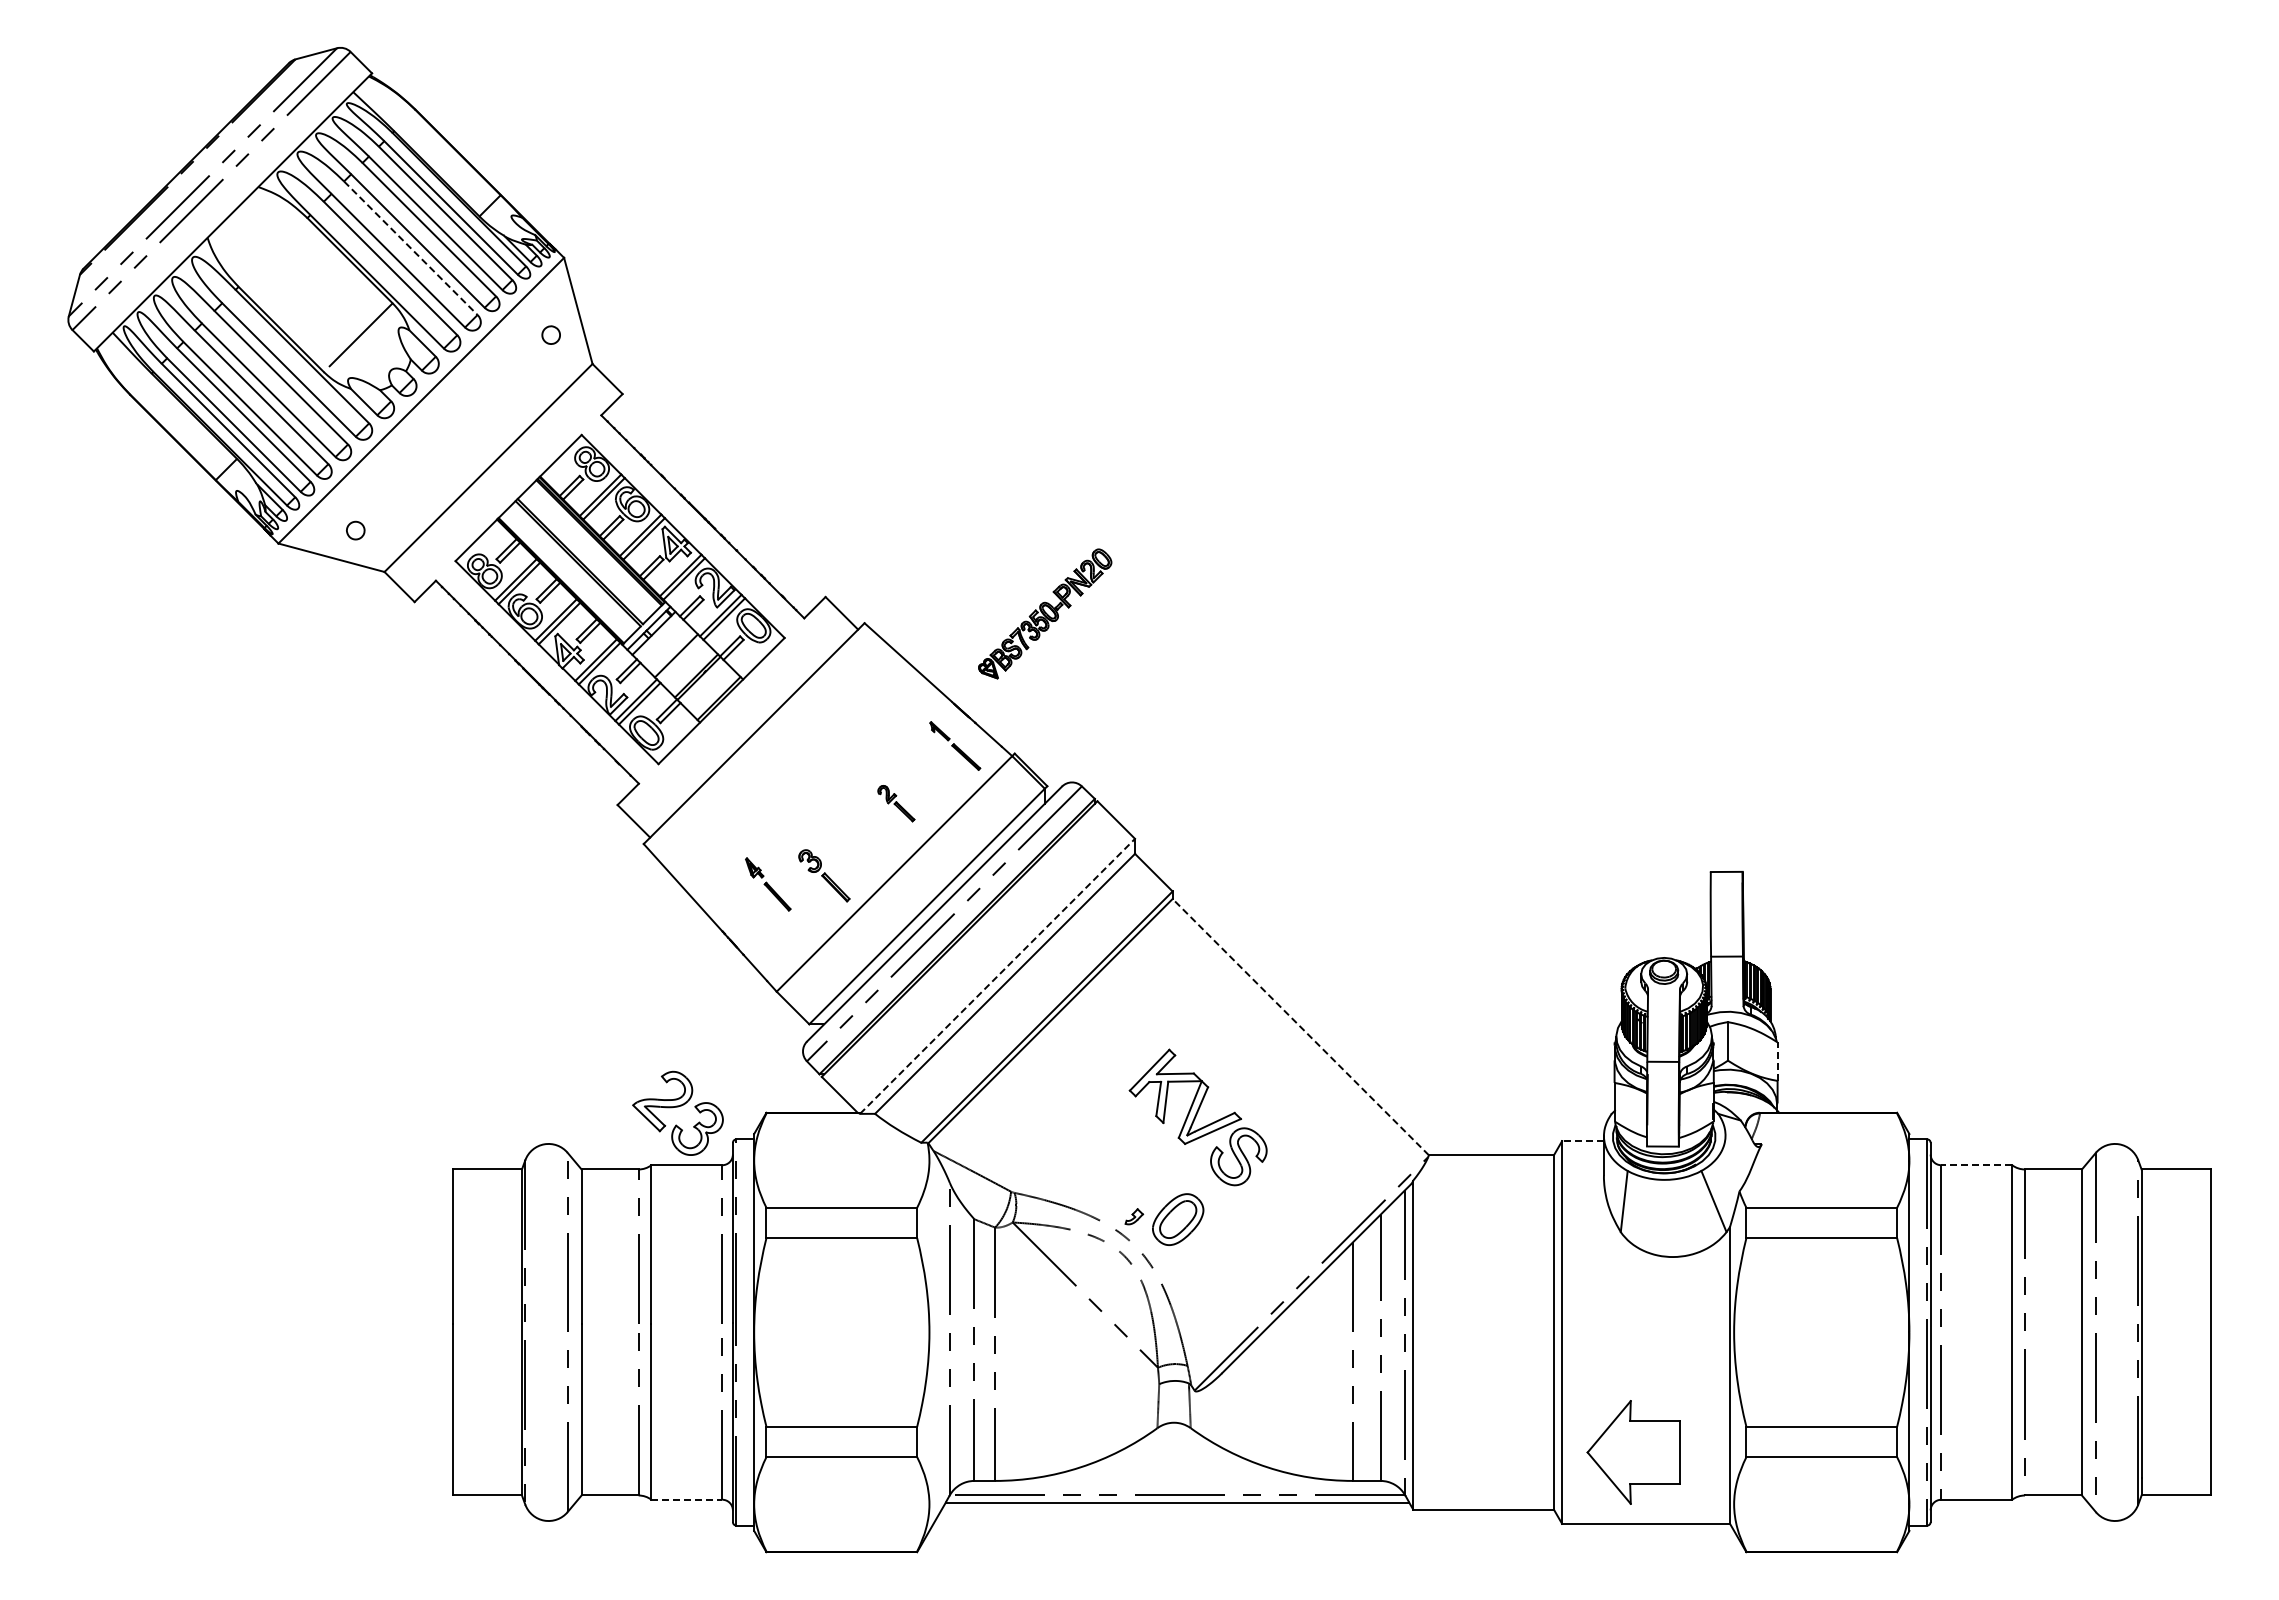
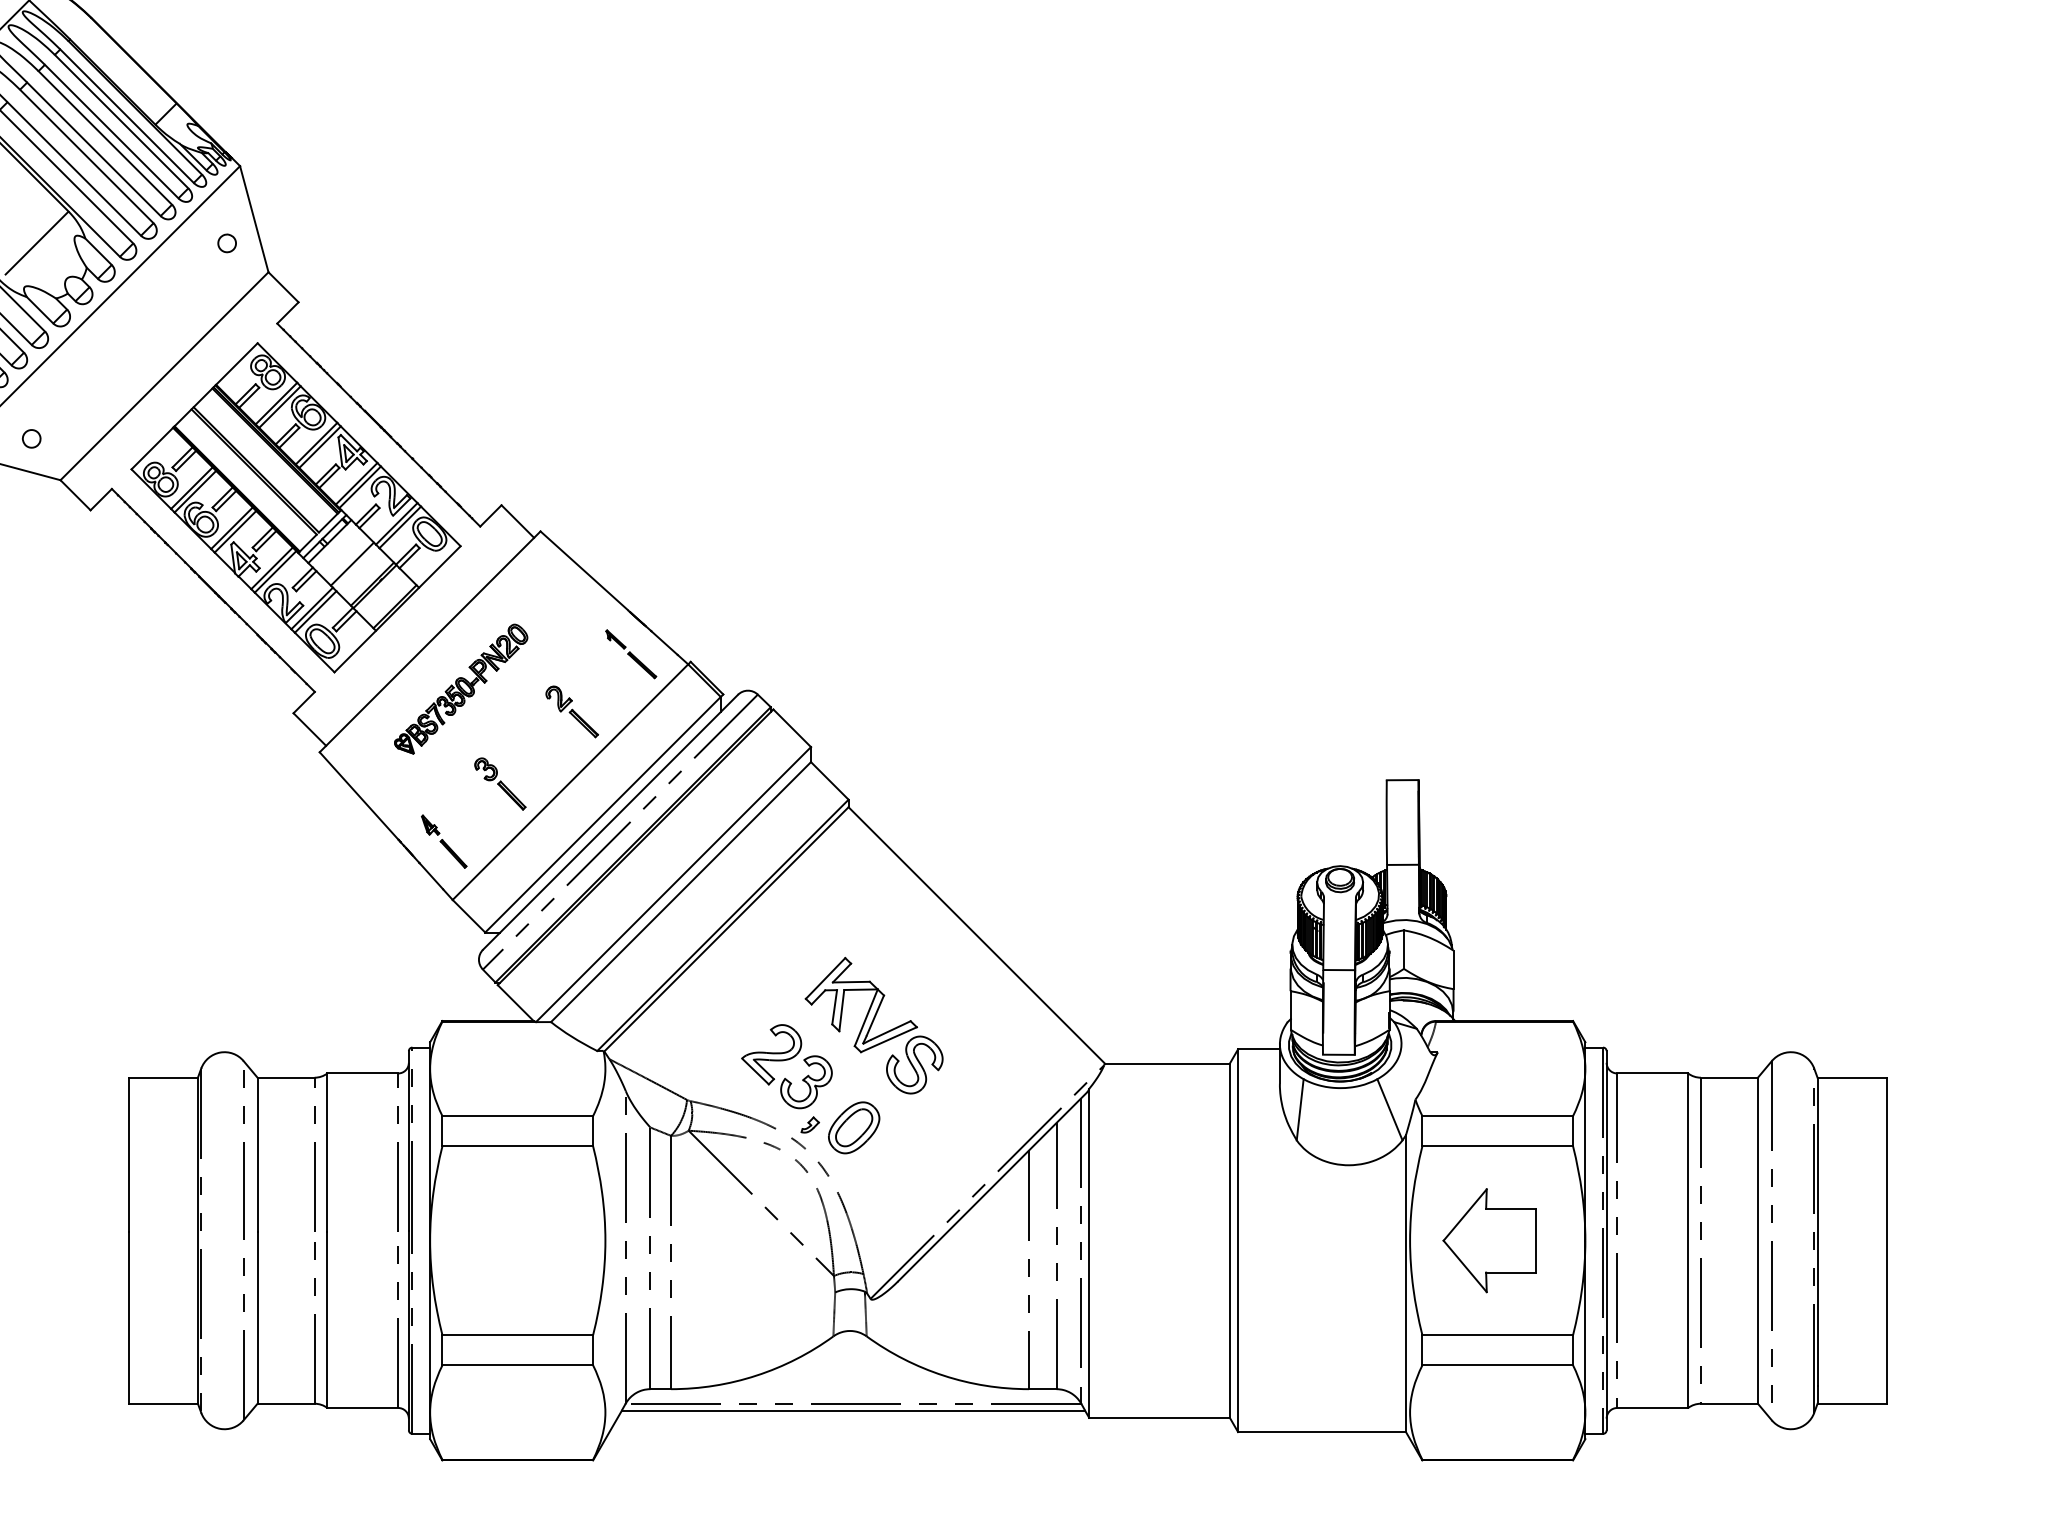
line: (411, 248) -> (87, 156), dashed -> solid
part: (1045, 613) -> (461, 688), moved
part: (896, 803) -> (572, 711), size x1.43
part: (768, 884) -> (444, 841), moved
line: (997, 976) -> (673, 884), dashed -> solid
line: (1300, 1026) -> (976, 934), dashed -> solid
line: (1777, 1061) -> (1453, 969), dashed -> solid
part: (677, 1112) -> (786, 1065), moved
line: (1583, 1141) -> (1259, 1049), dashed -> solid
line: (1976, 1165) -> (1652, 1073), dashed -> solid
part: (1633, 1452) -> (1489, 1240), moved
line: (687, 1499) -> (363, 1407), dashed -> solid

